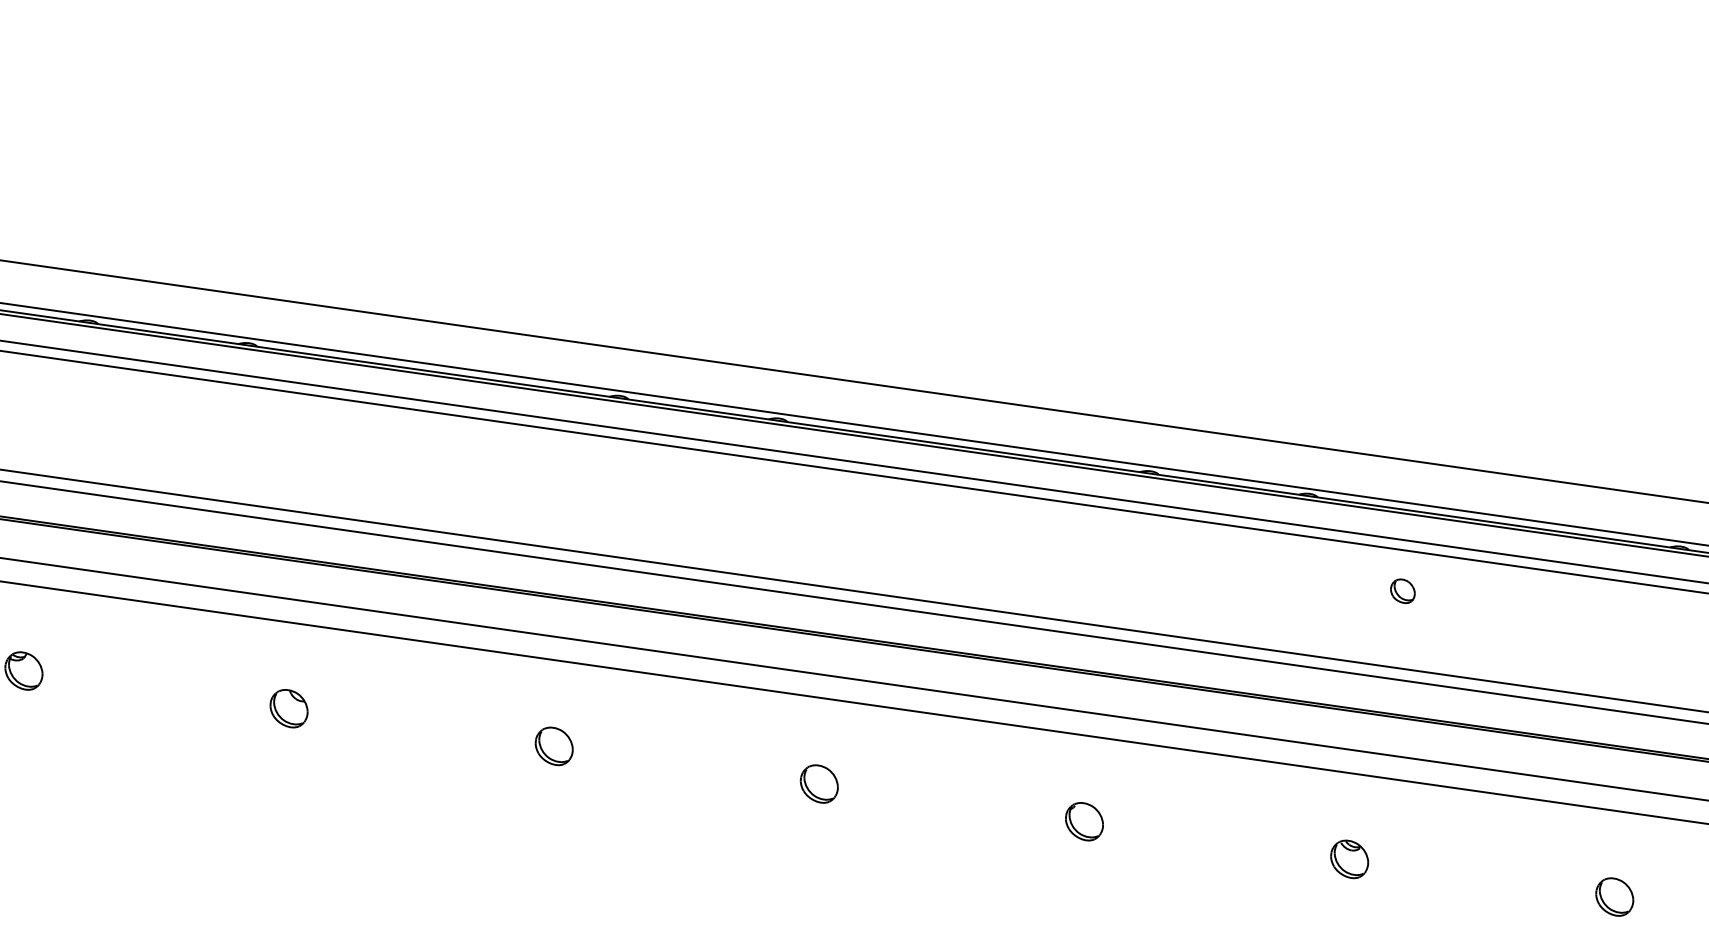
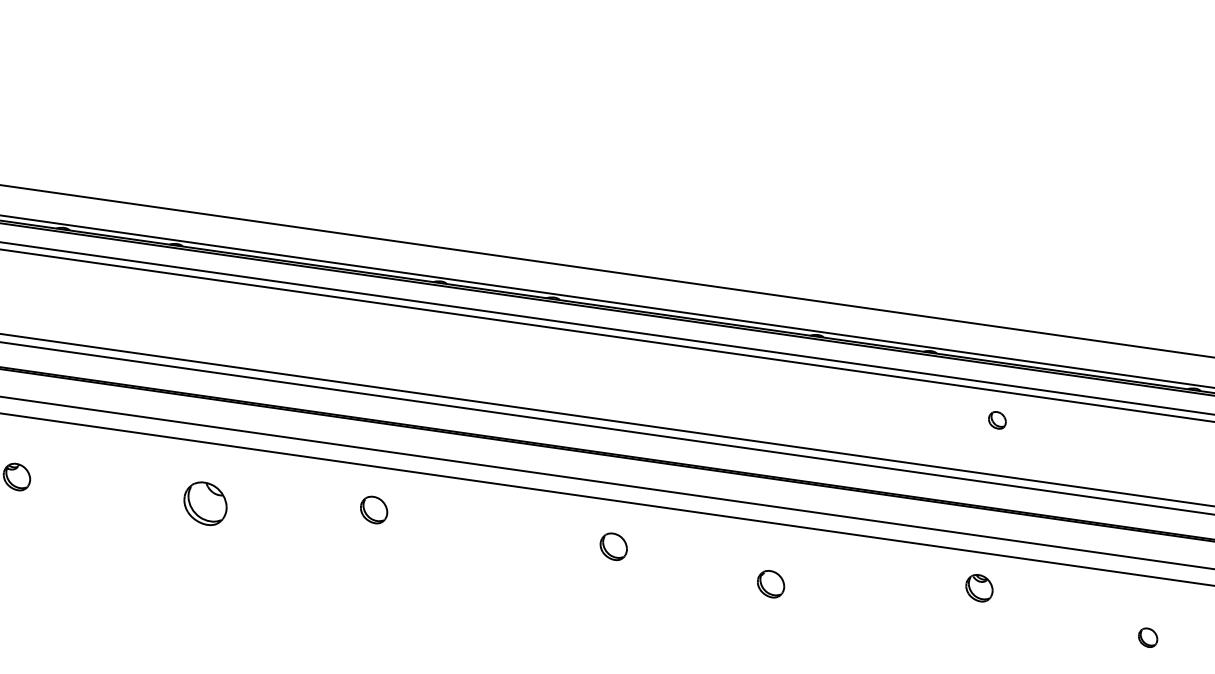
part: (288, 708) -> (205, 503), size x1.6
part: (553, 746) -> (373, 510), moved
part: (818, 783) -> (613, 546), moved
part: (1349, 859) -> (979, 588), moved
part: (1614, 896) -> (1147, 637), size x0.7

